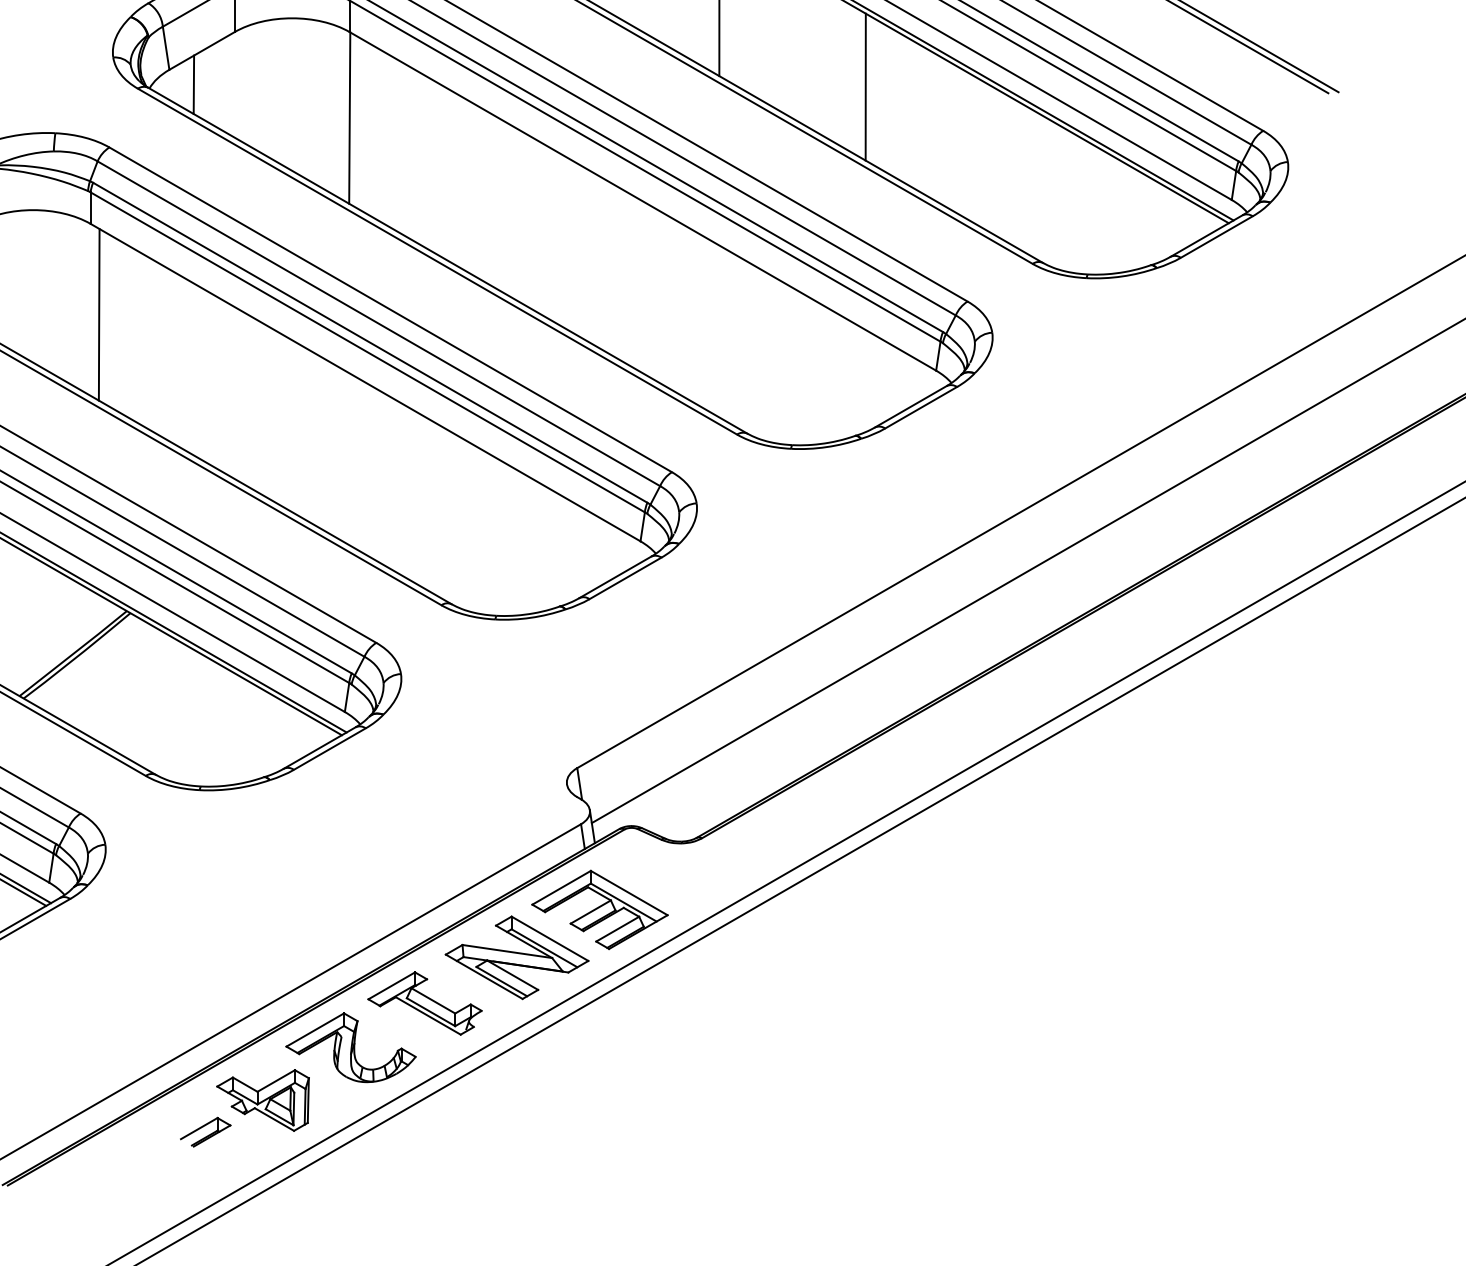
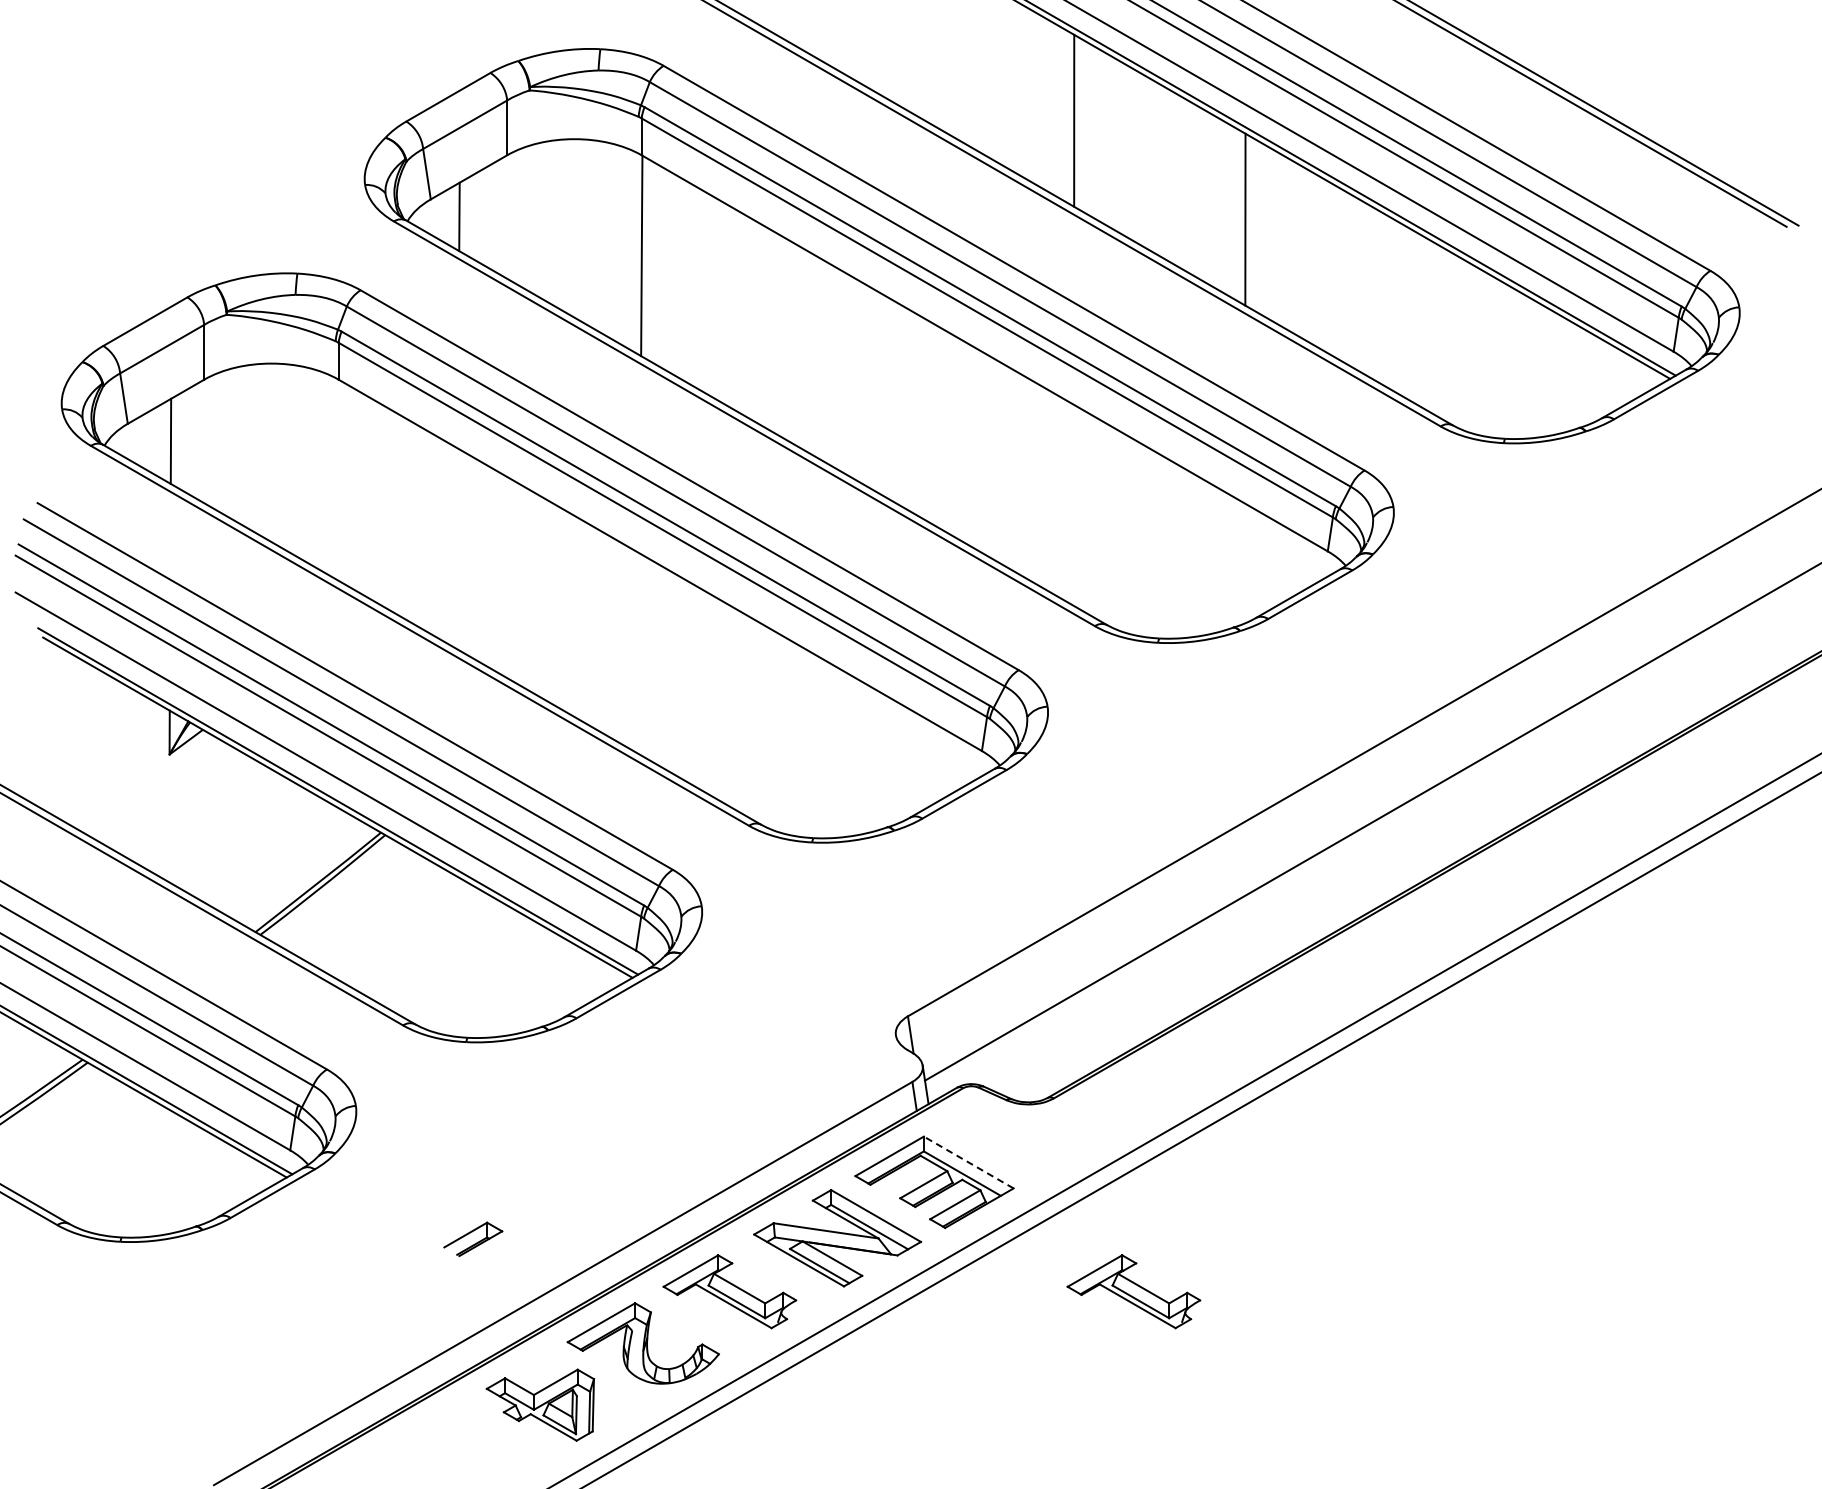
line: (99, 314) -> (348, 485), removed
line: (629, 893) -> (968, 1162), solid -> dashed
part: (770, 1003) -> (1133, 1291), added
part: (205, 1132) -> (473, 1239), moved

